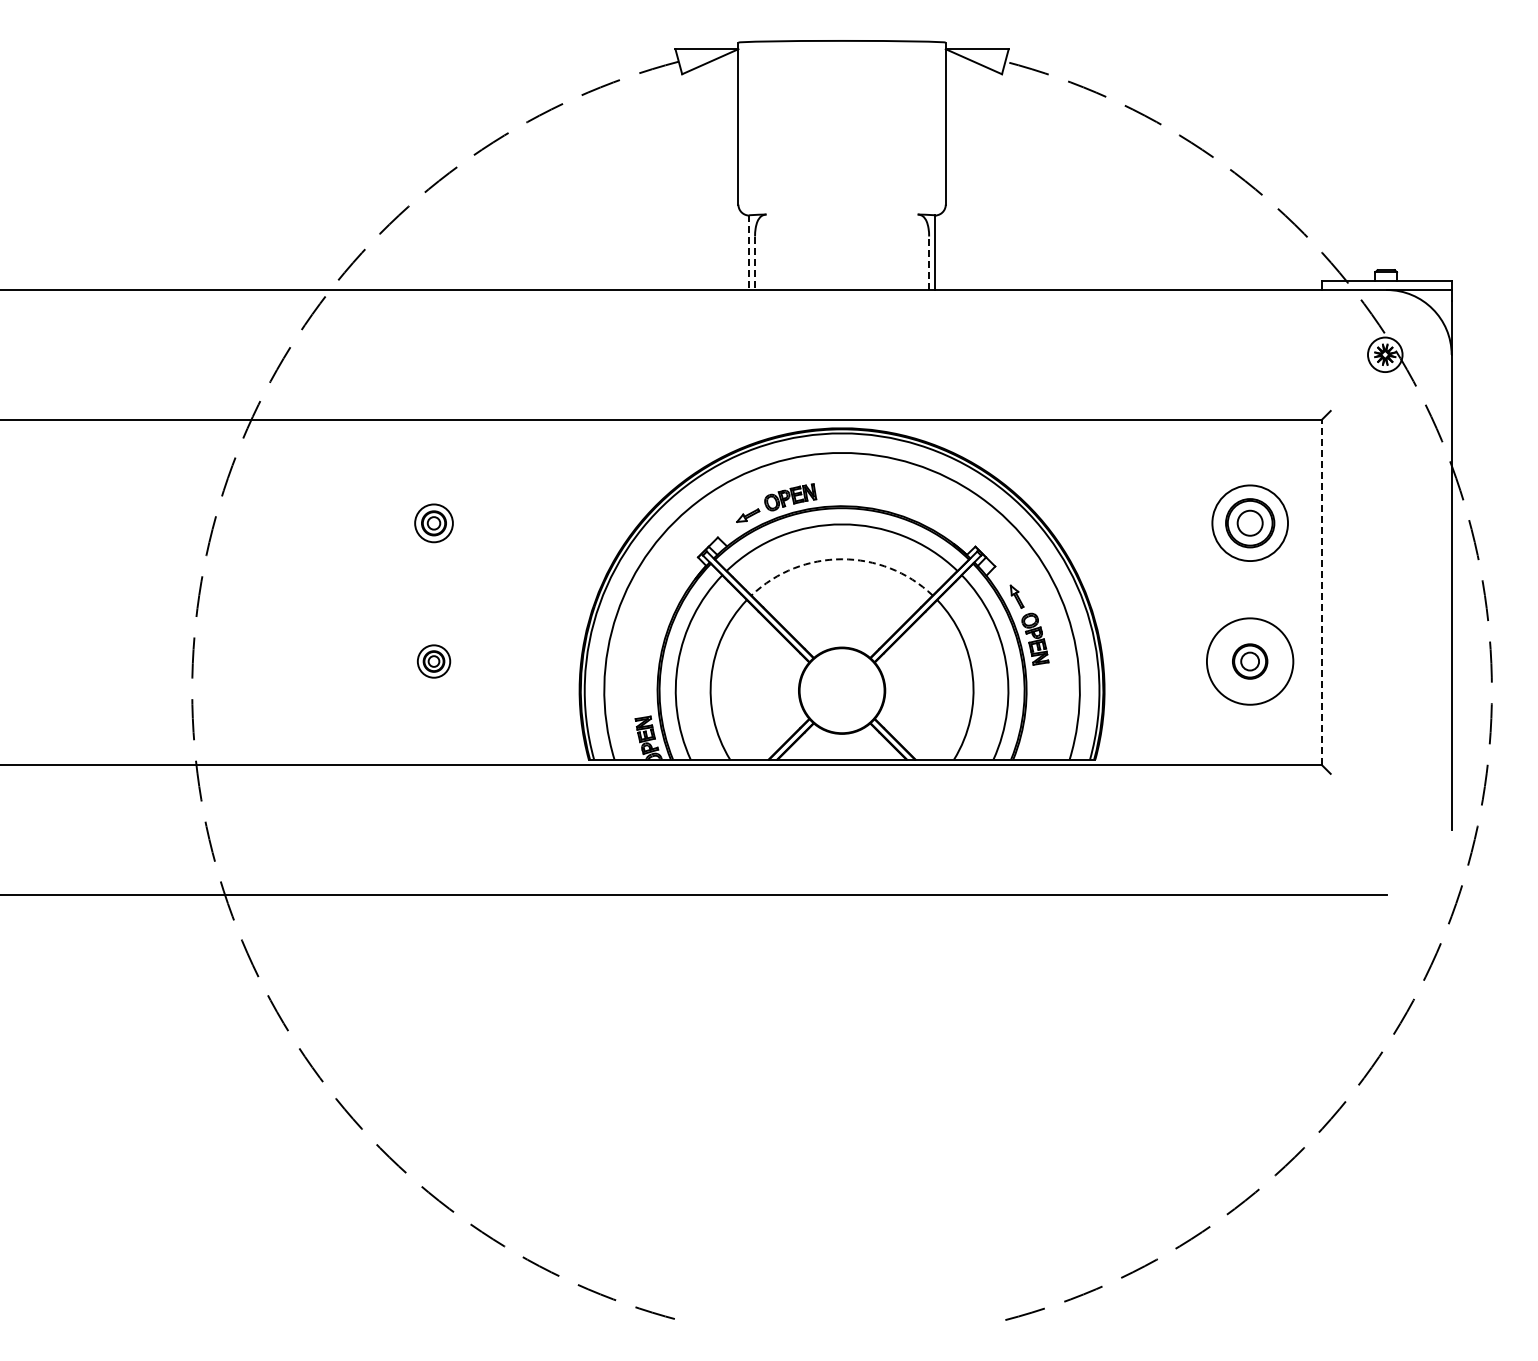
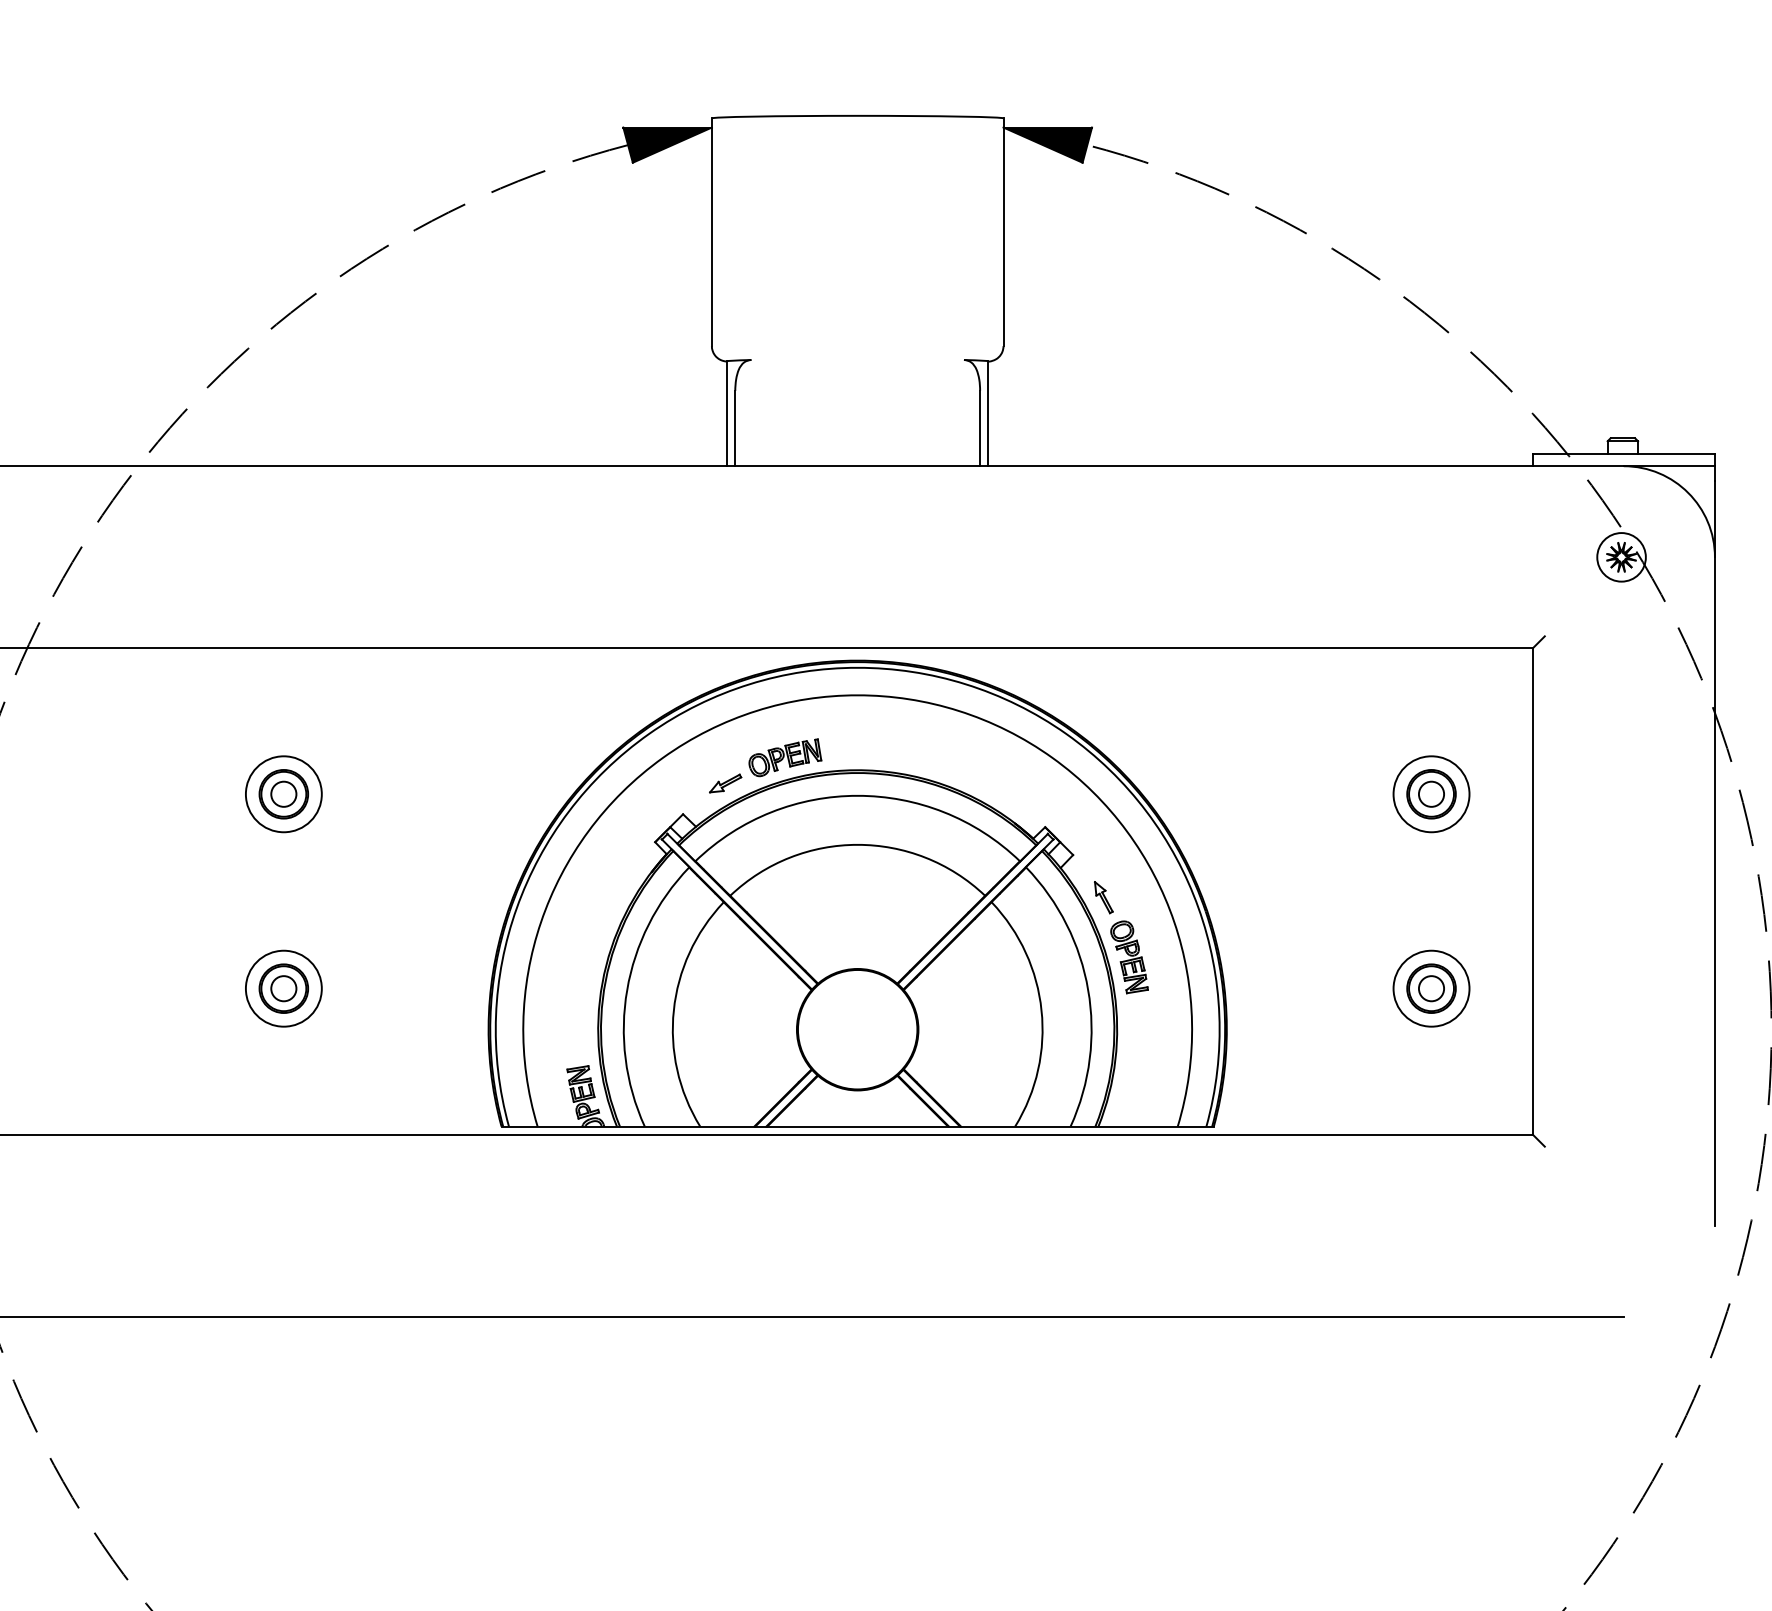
fill: (706, 61) -> (667, 144), added
fill: (976, 61) -> (1046, 144), added
line: (749, 253) -> (727, 414), dashed -> solid
line: (755, 263) -> (735, 428), dashed -> solid
line: (929, 263) -> (980, 428), dashed -> solid
part: (433, 523) -> (283, 794), size x1.43
part: (1249, 523) -> (1430, 794), size x0.71
arc: (842, 559) -> (858, 845), dashed -> solid
line: (1322, 592) -> (1533, 891), dashed -> solid
part: (433, 661) -> (283, 988), size x1.67
circle: (1250, 661) -> (1432, 988), size x0.62

